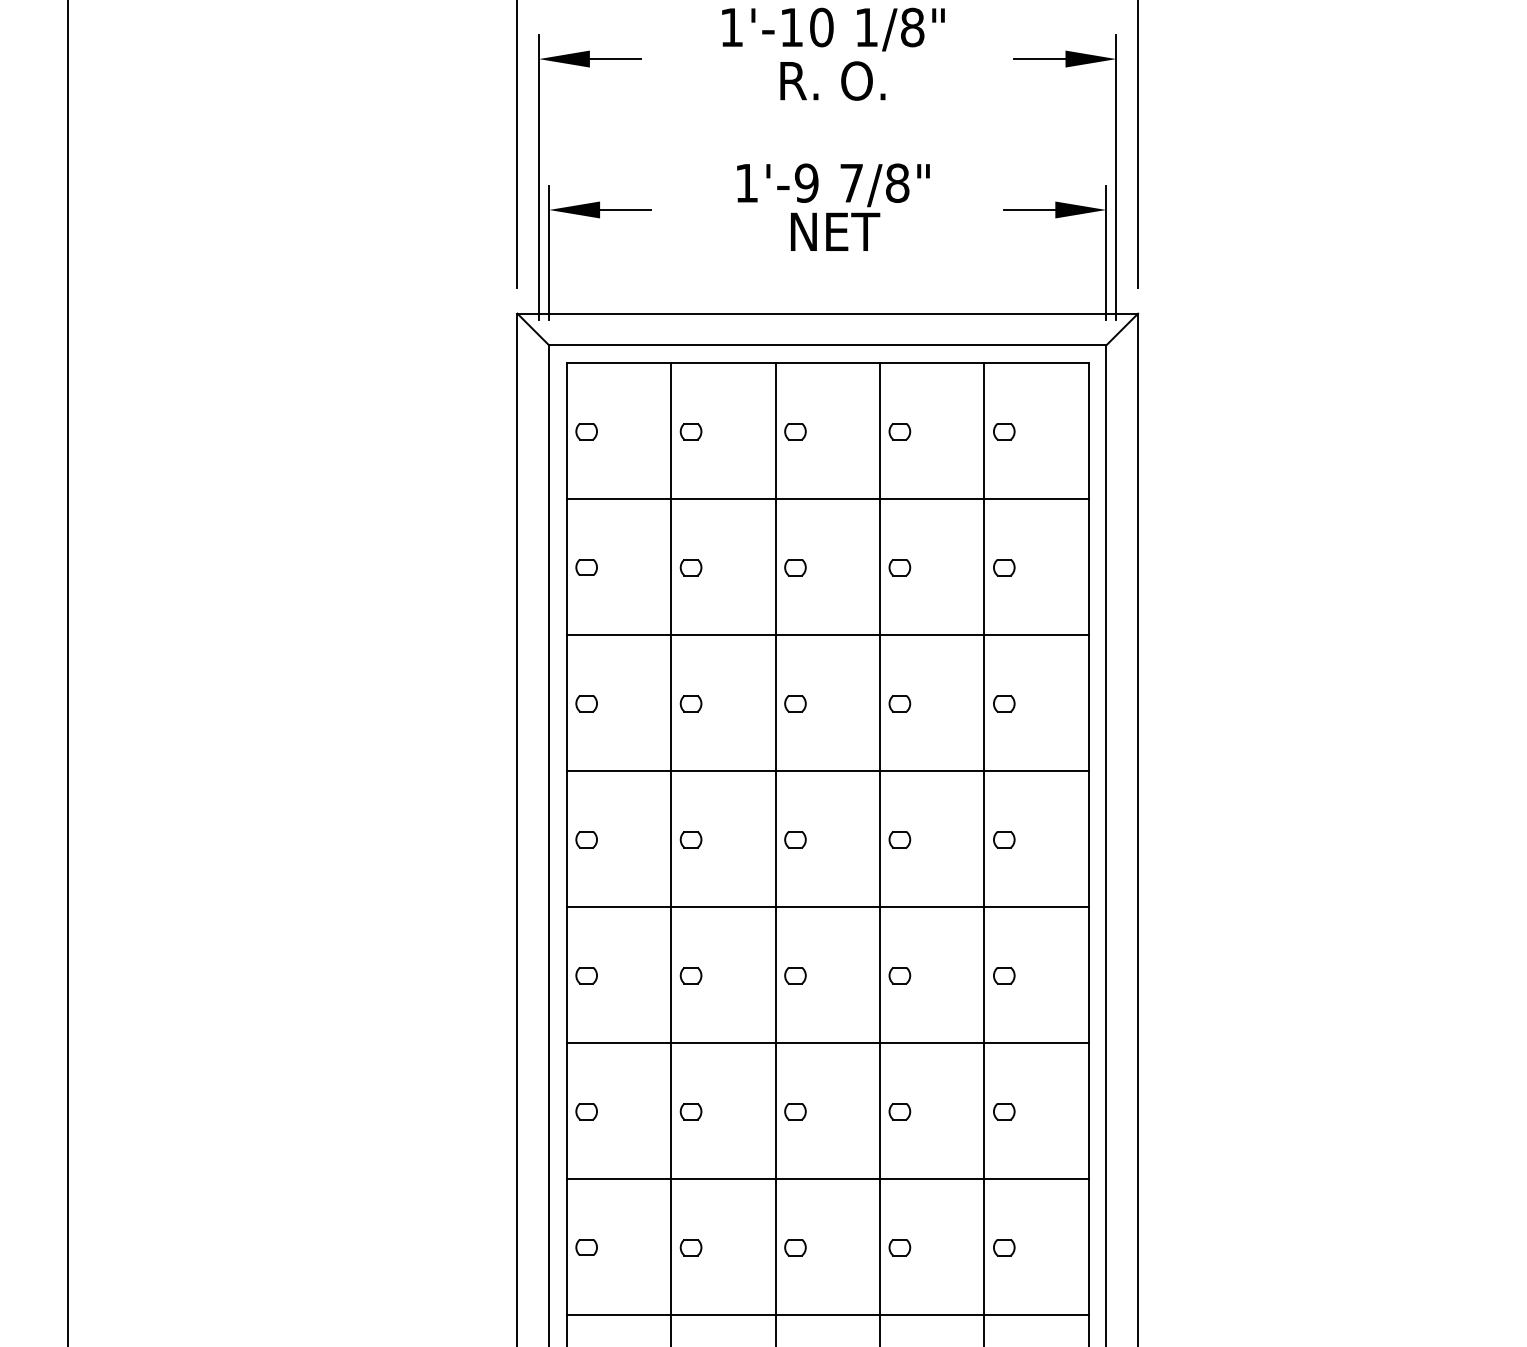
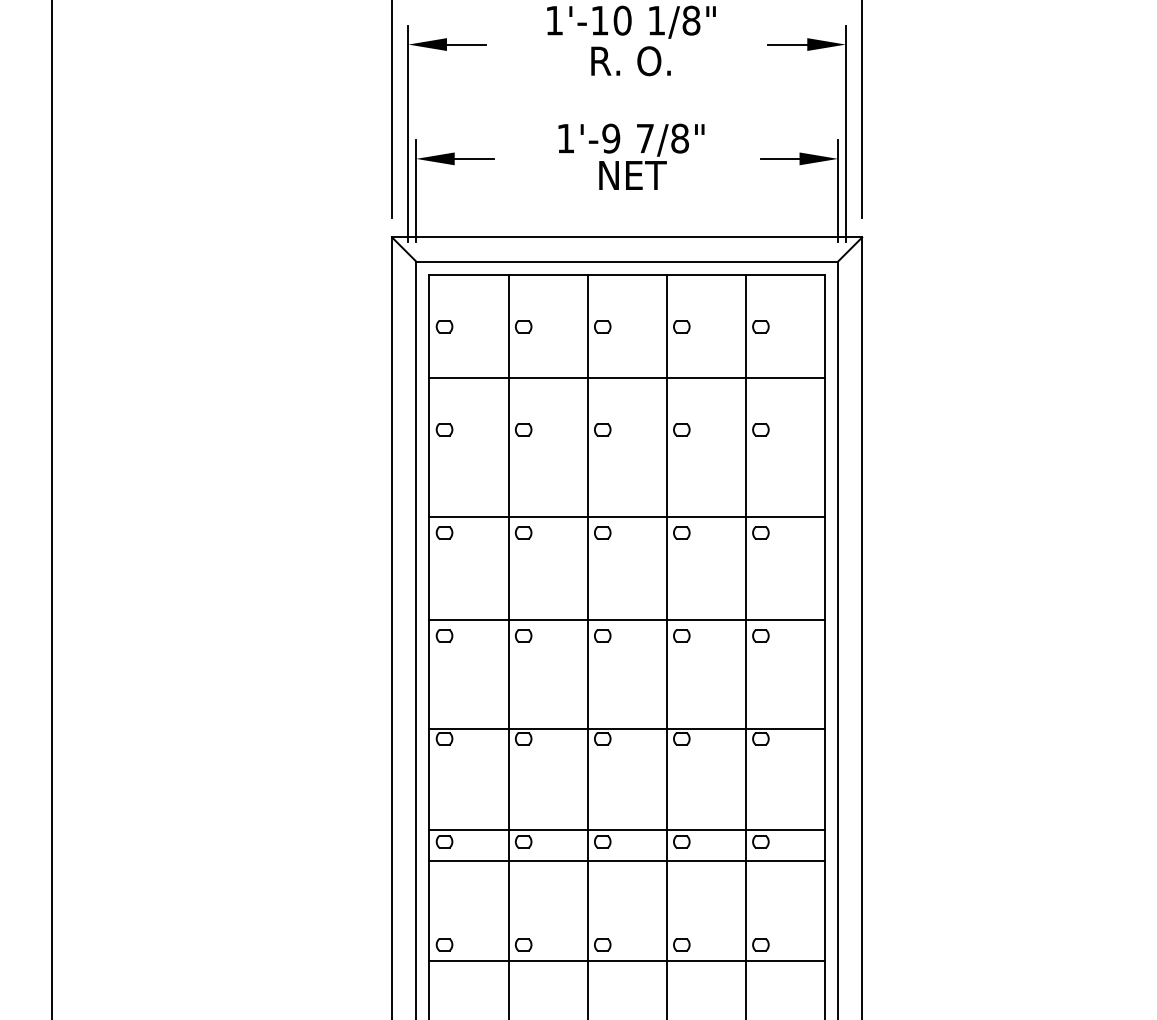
line: (827, 635) -> (626, 517), moved
line: (827, 771) -> (626, 620), moved
line: (827, 907) -> (626, 728), moved
line: (827, 1043) -> (626, 829), moved
line: (827, 1179) -> (626, 861), moved
line: (827, 1315) -> (626, 960), moved

